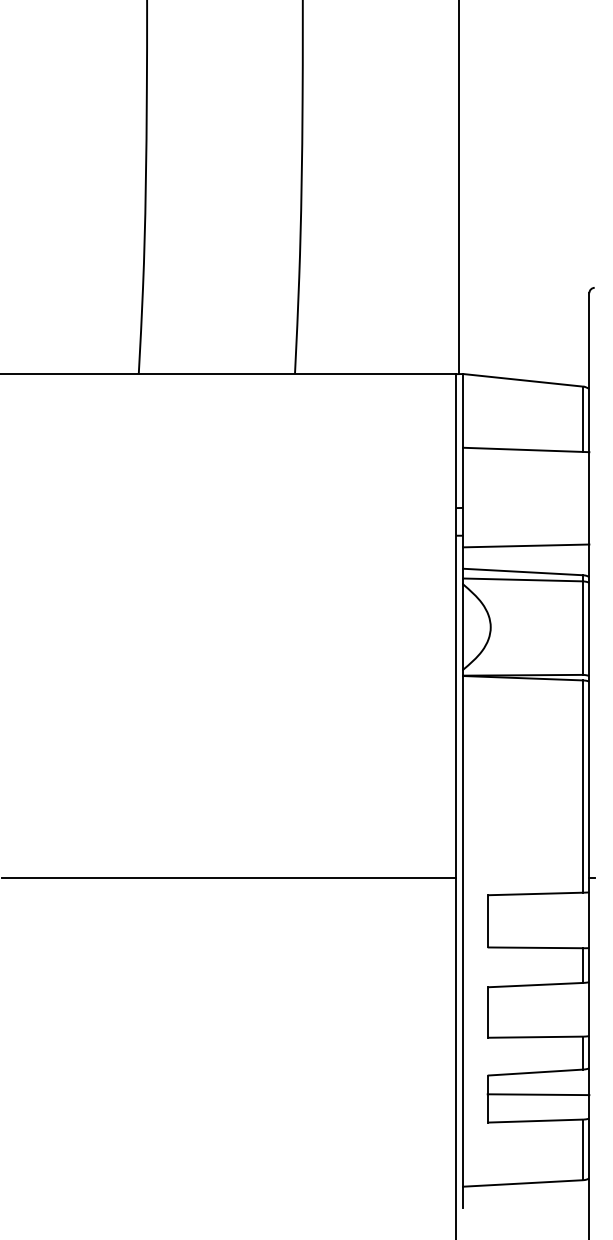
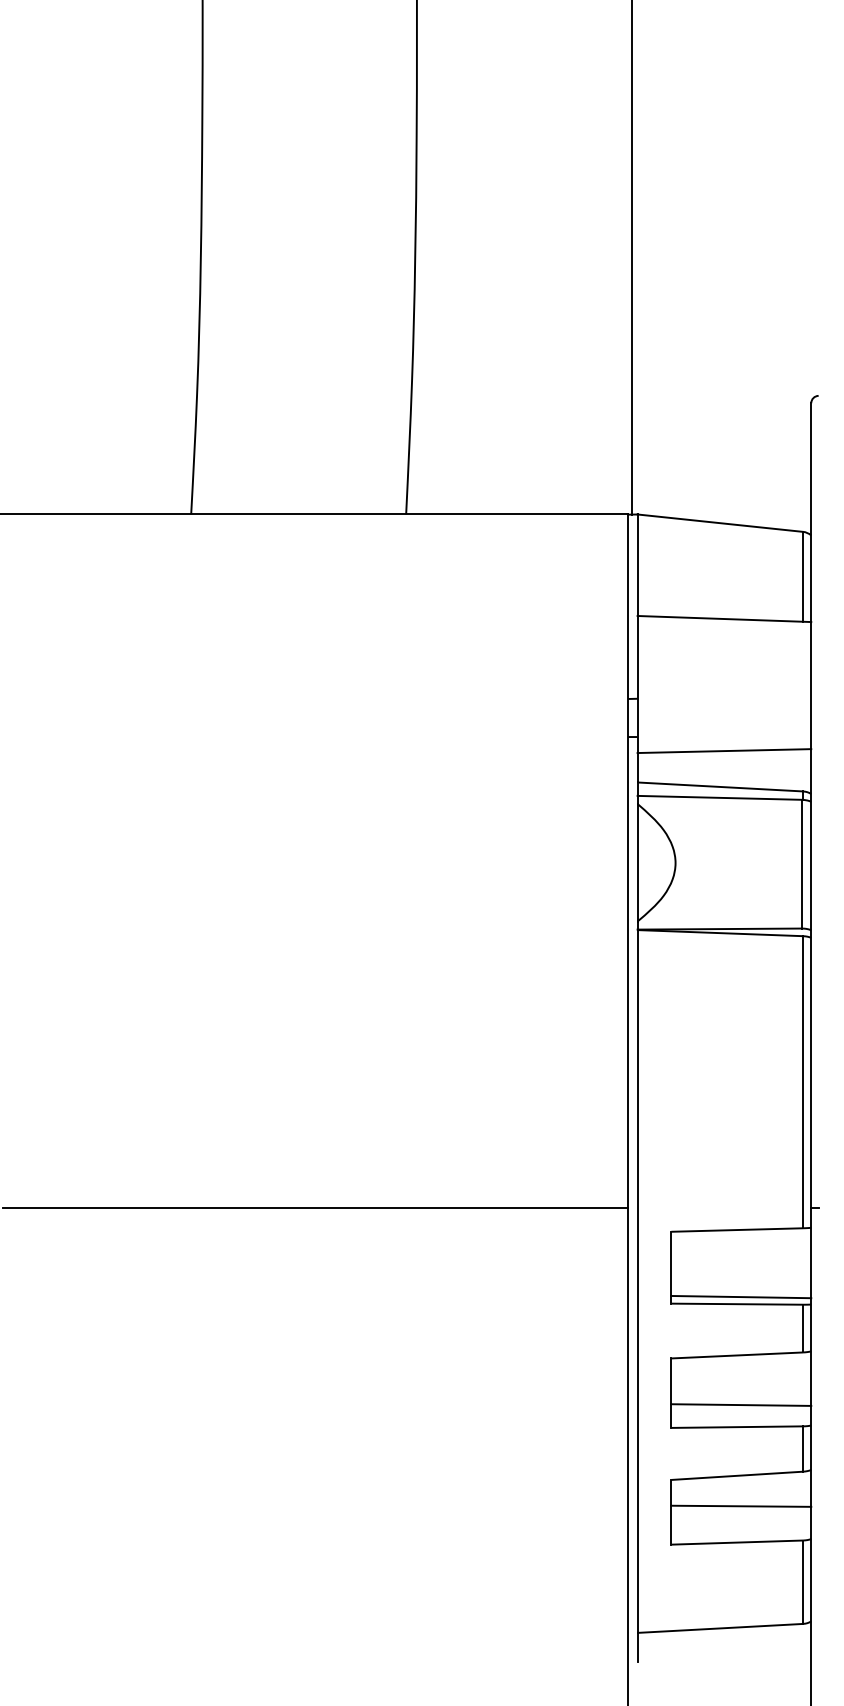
line: (538, 942) -> (741, 1296), added
line: (538, 1020) -> (741, 1404), added

